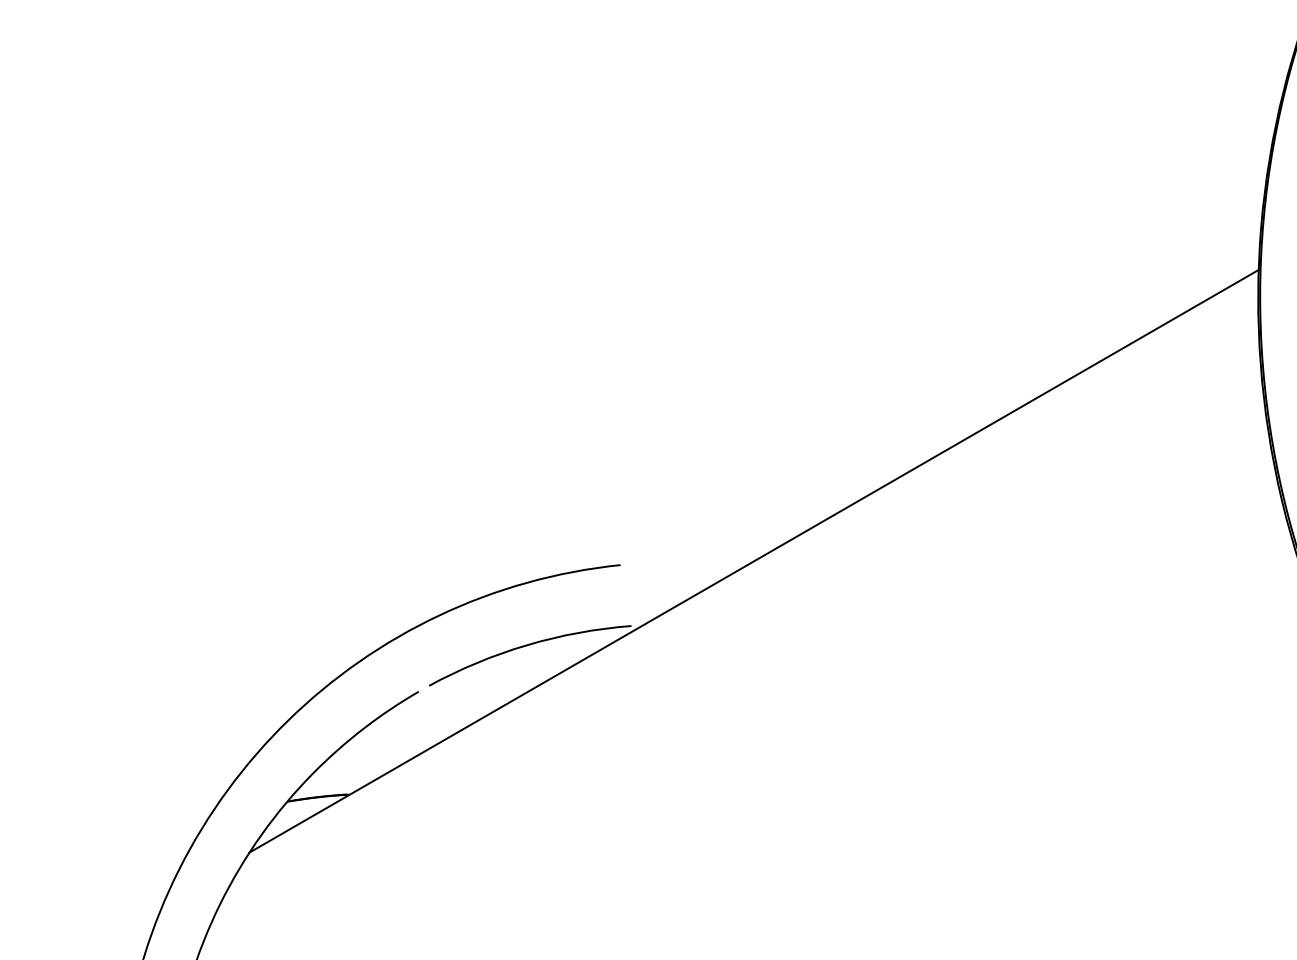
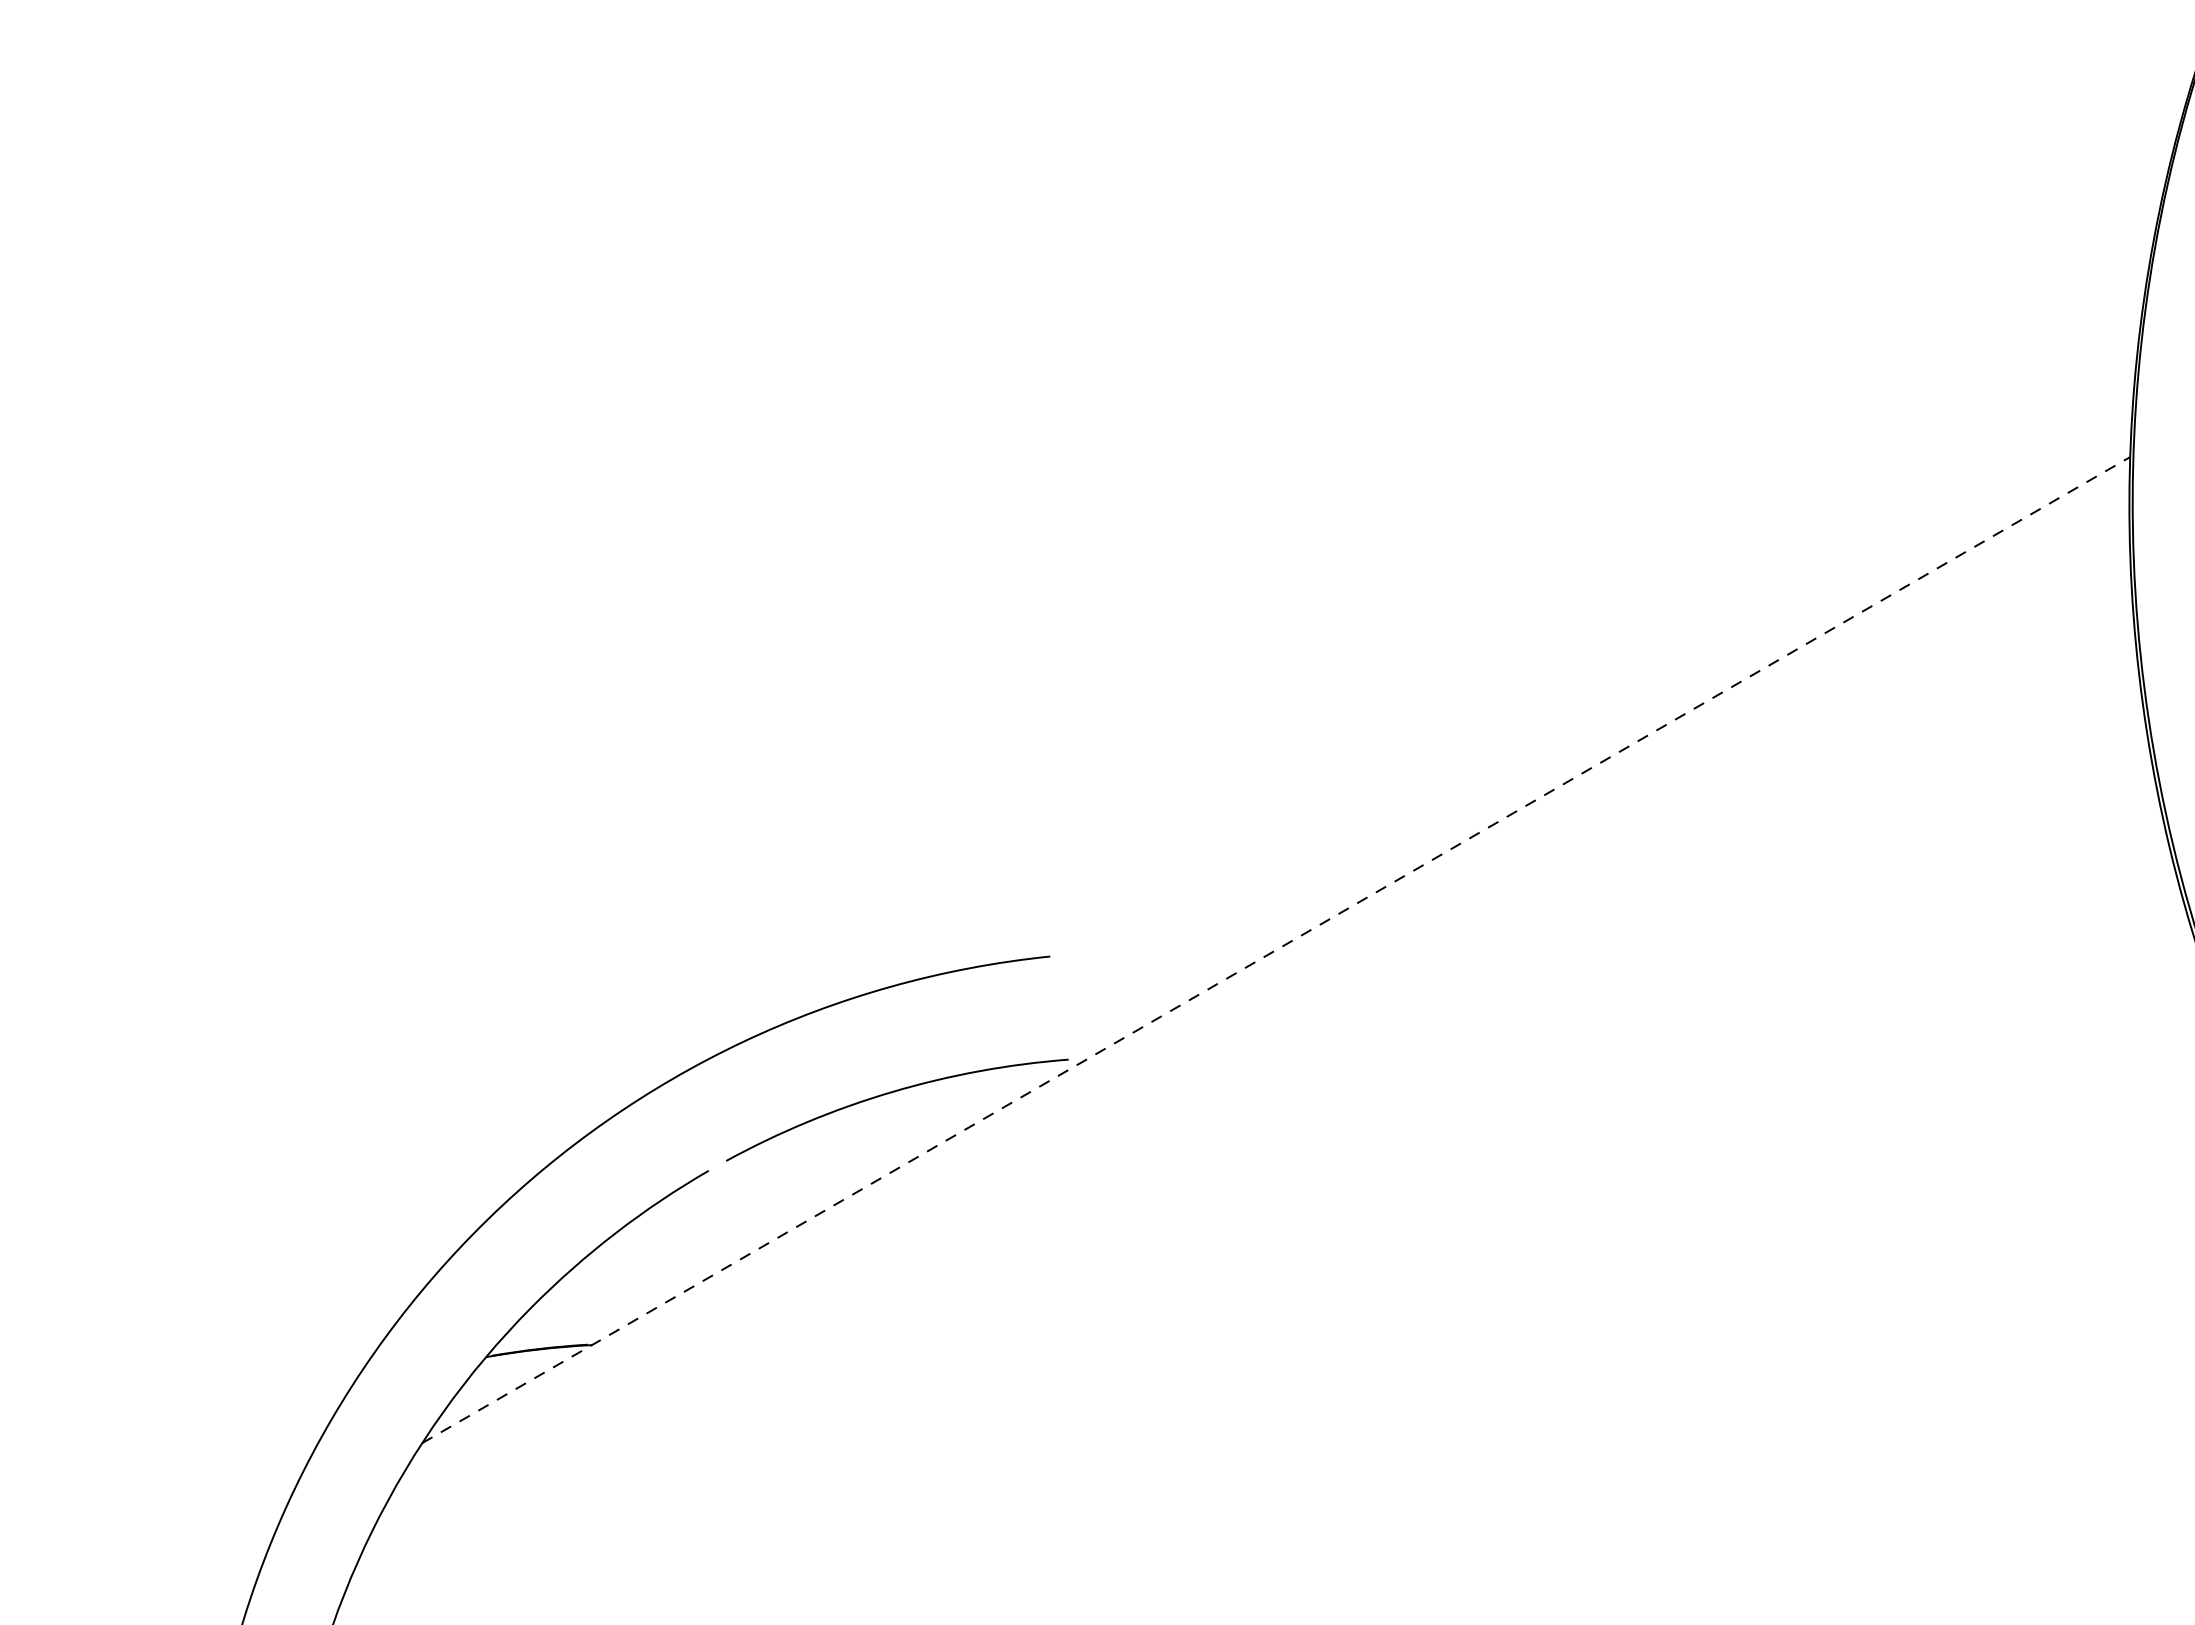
line: (754, 561) -> (1276, 950), solid -> dashed

